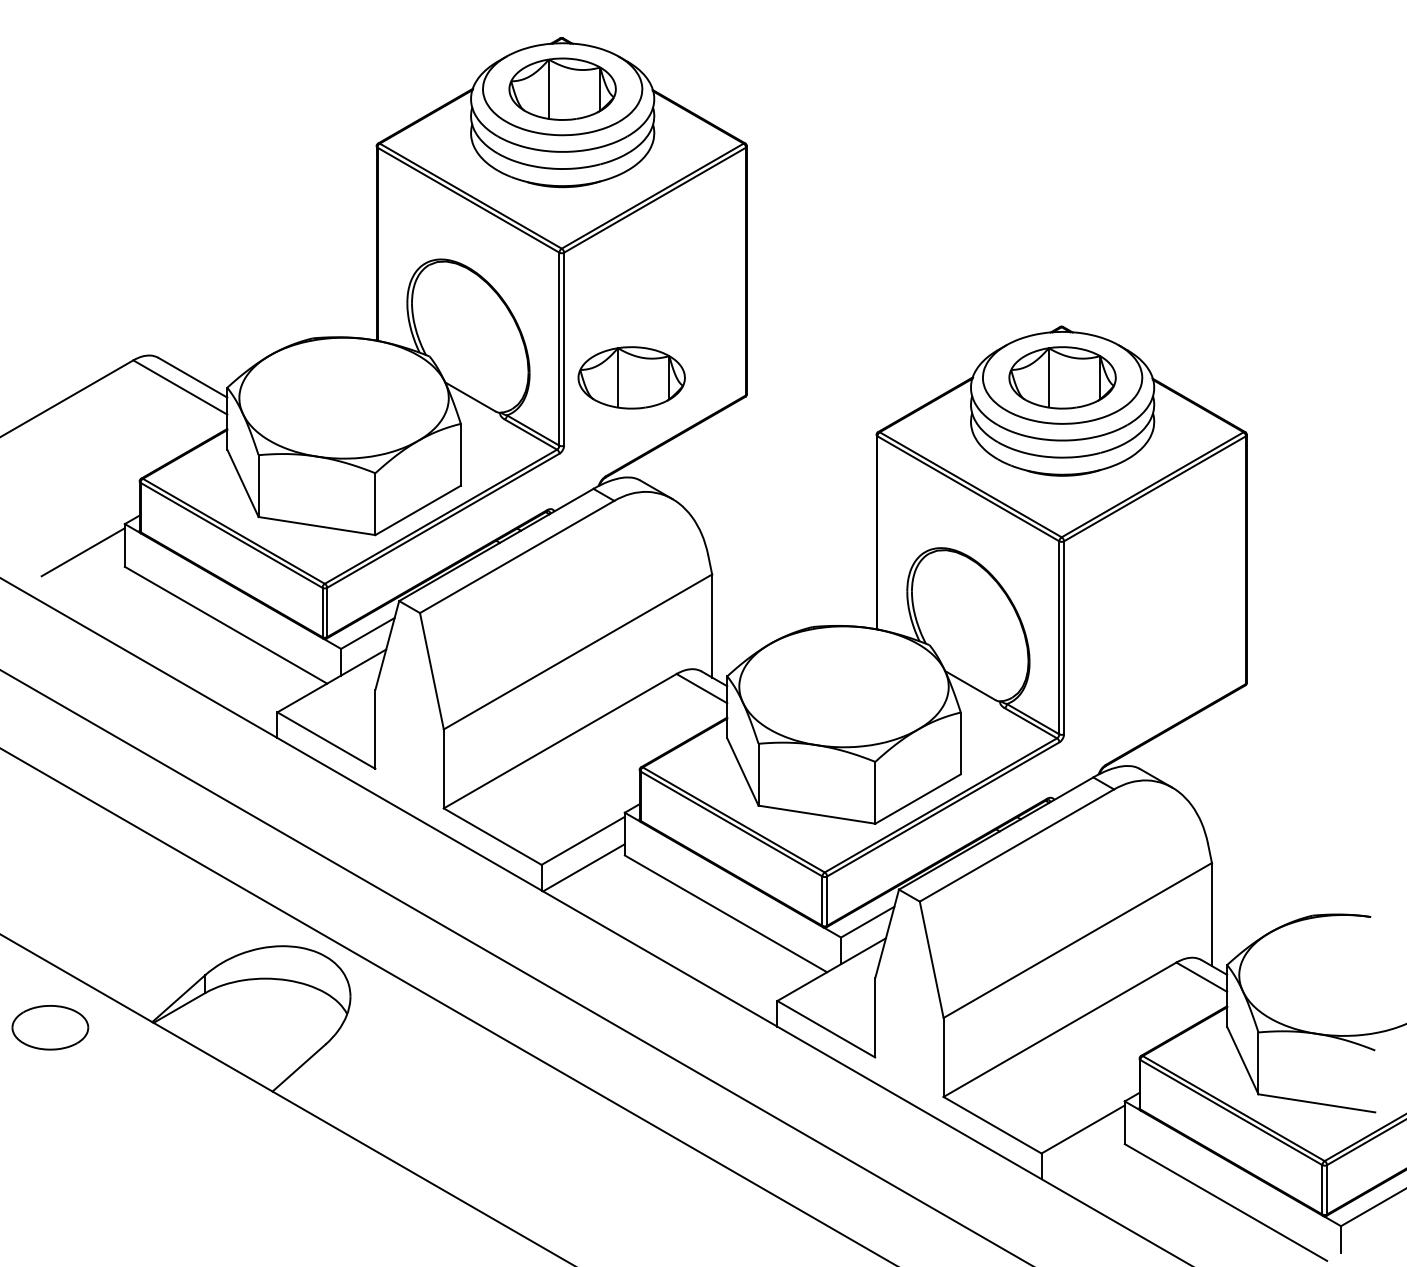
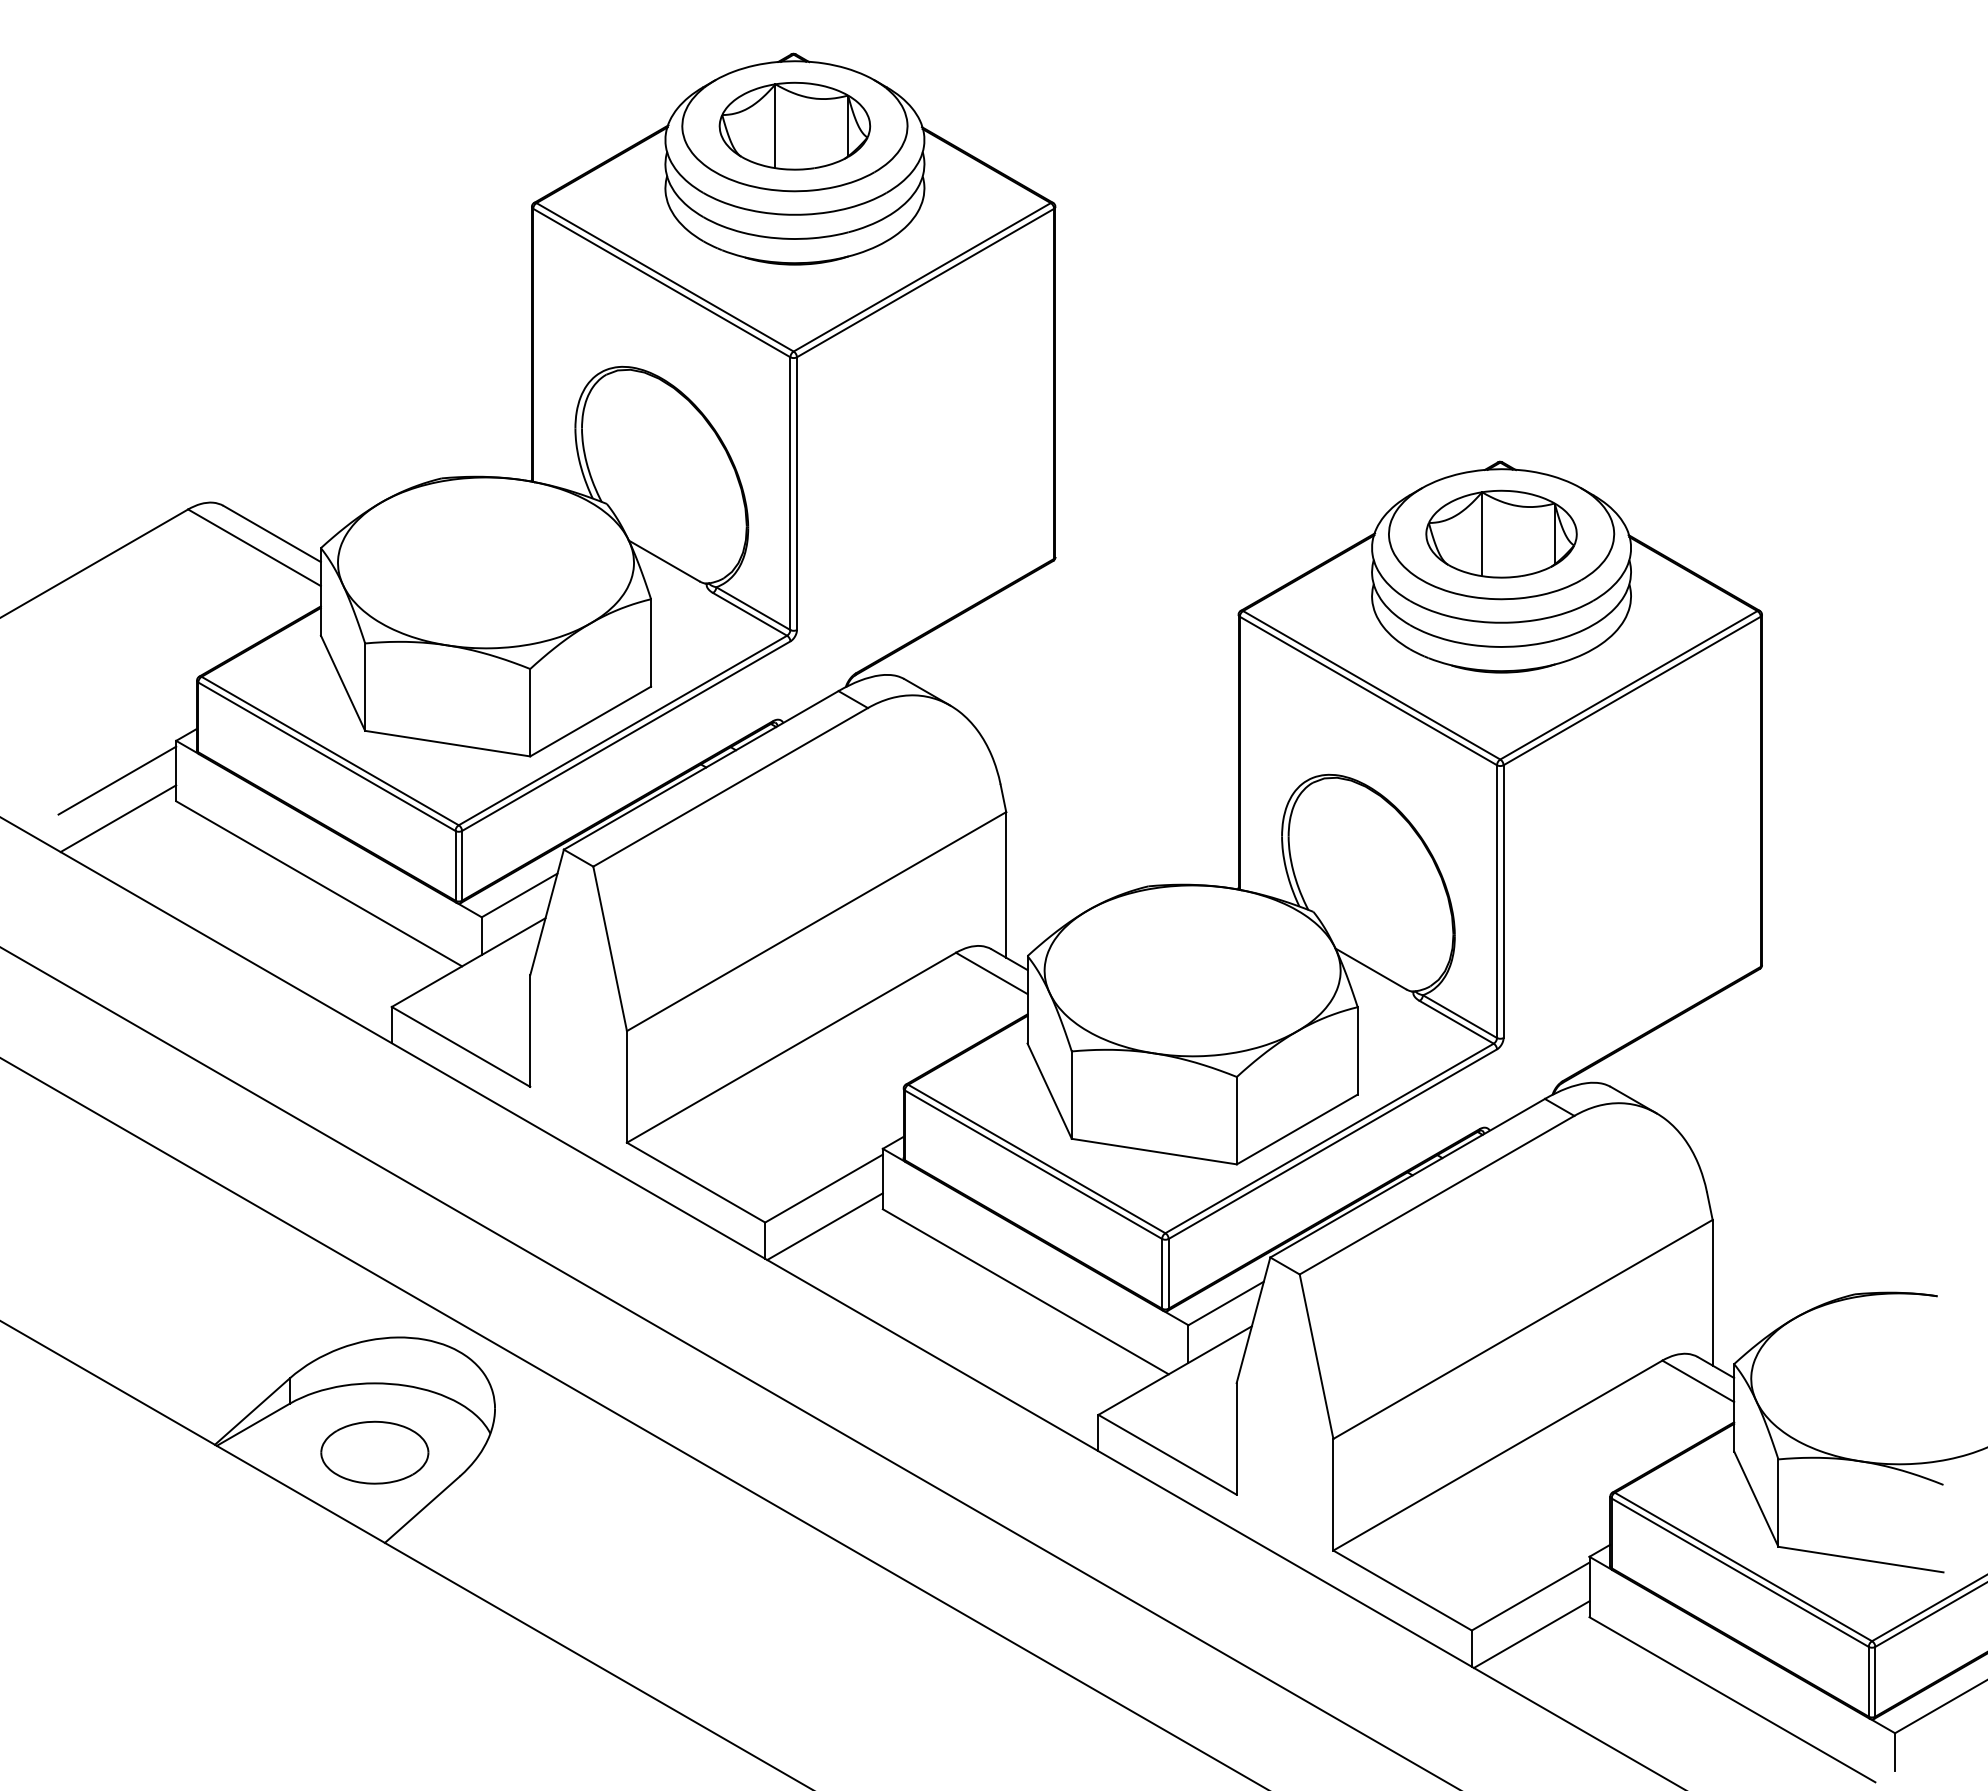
part: (631, 377) -> (892, 533), removed
line: (84, 579) -> (118, 818), added
part: (50, 1027) -> (374, 1452), moved
line: (1083, 1156) -> (1531, 1634), added

